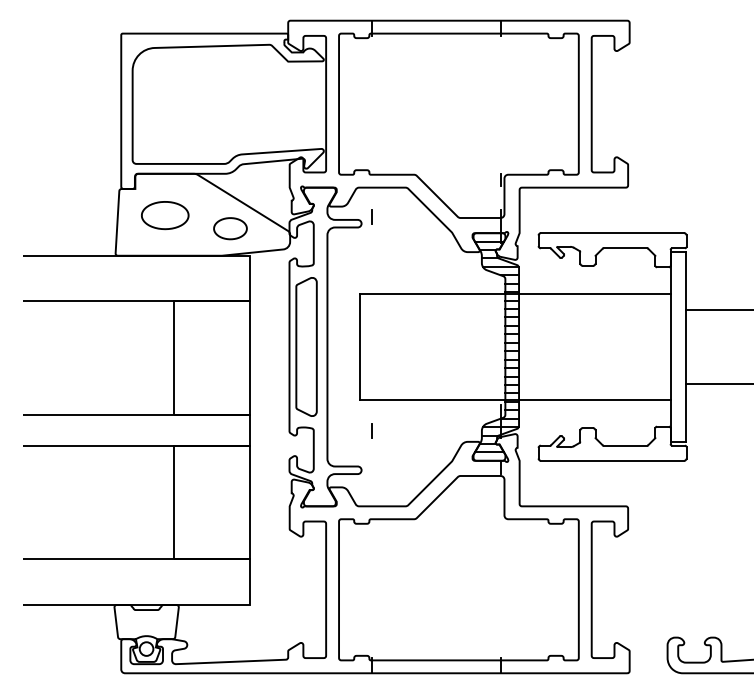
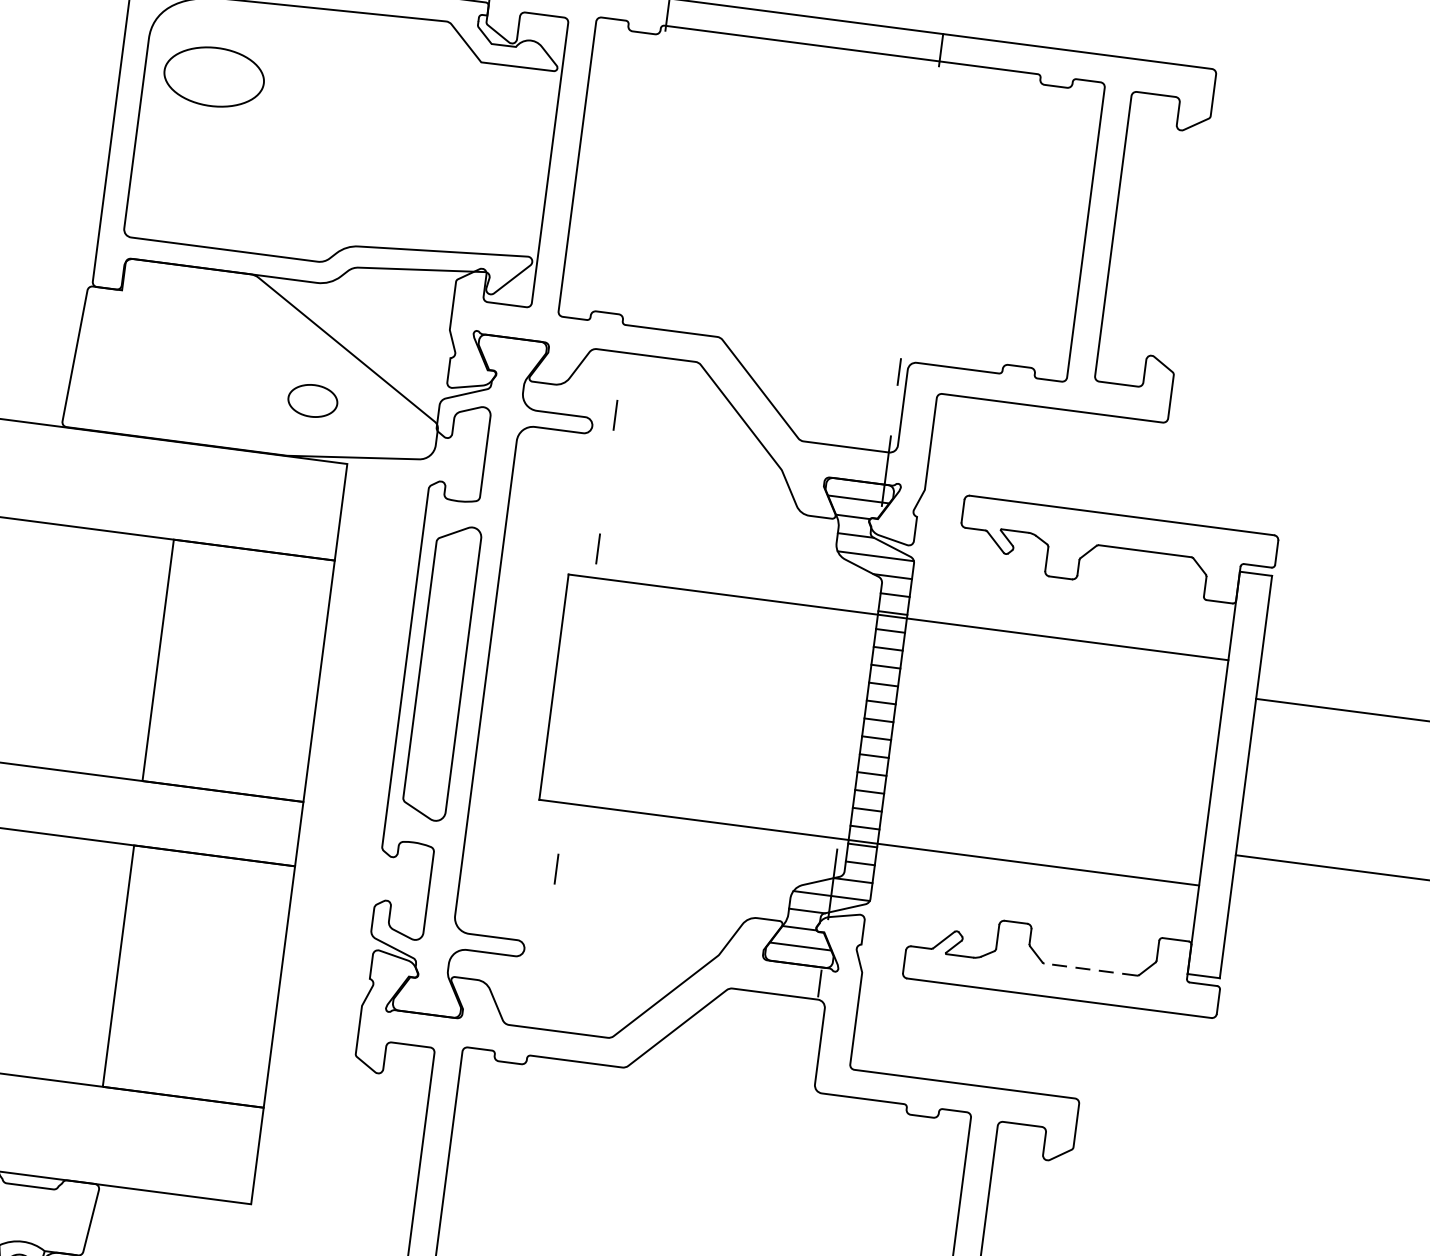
part: (165, 215) -> (214, 77), moved
part: (230, 228) -> (312, 400), size x0.7
line: (371, 279) -> (597, 547), added
line: (625, 445) -> (1090, 969), solid -> dashed

